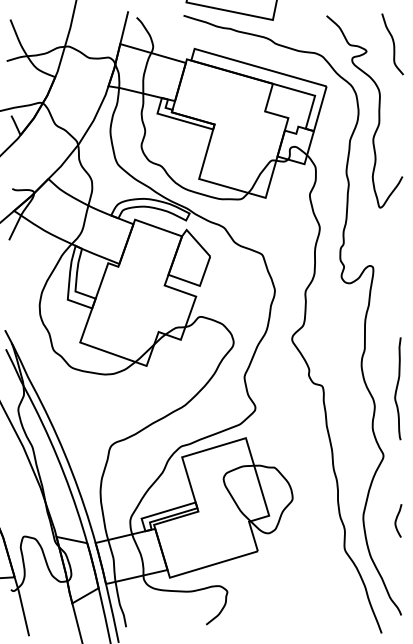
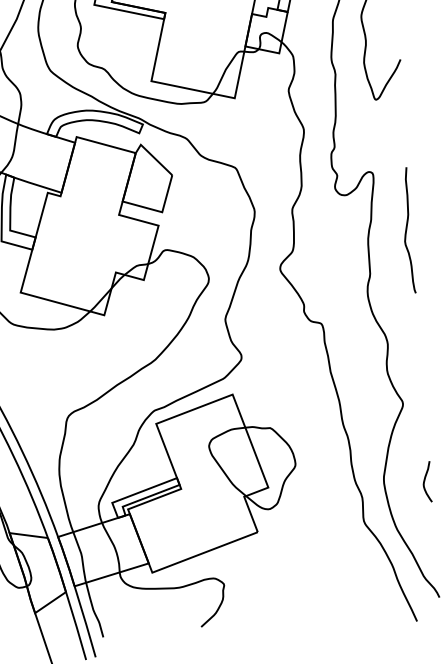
curve: (397, 388) -> (407, 230), moved

